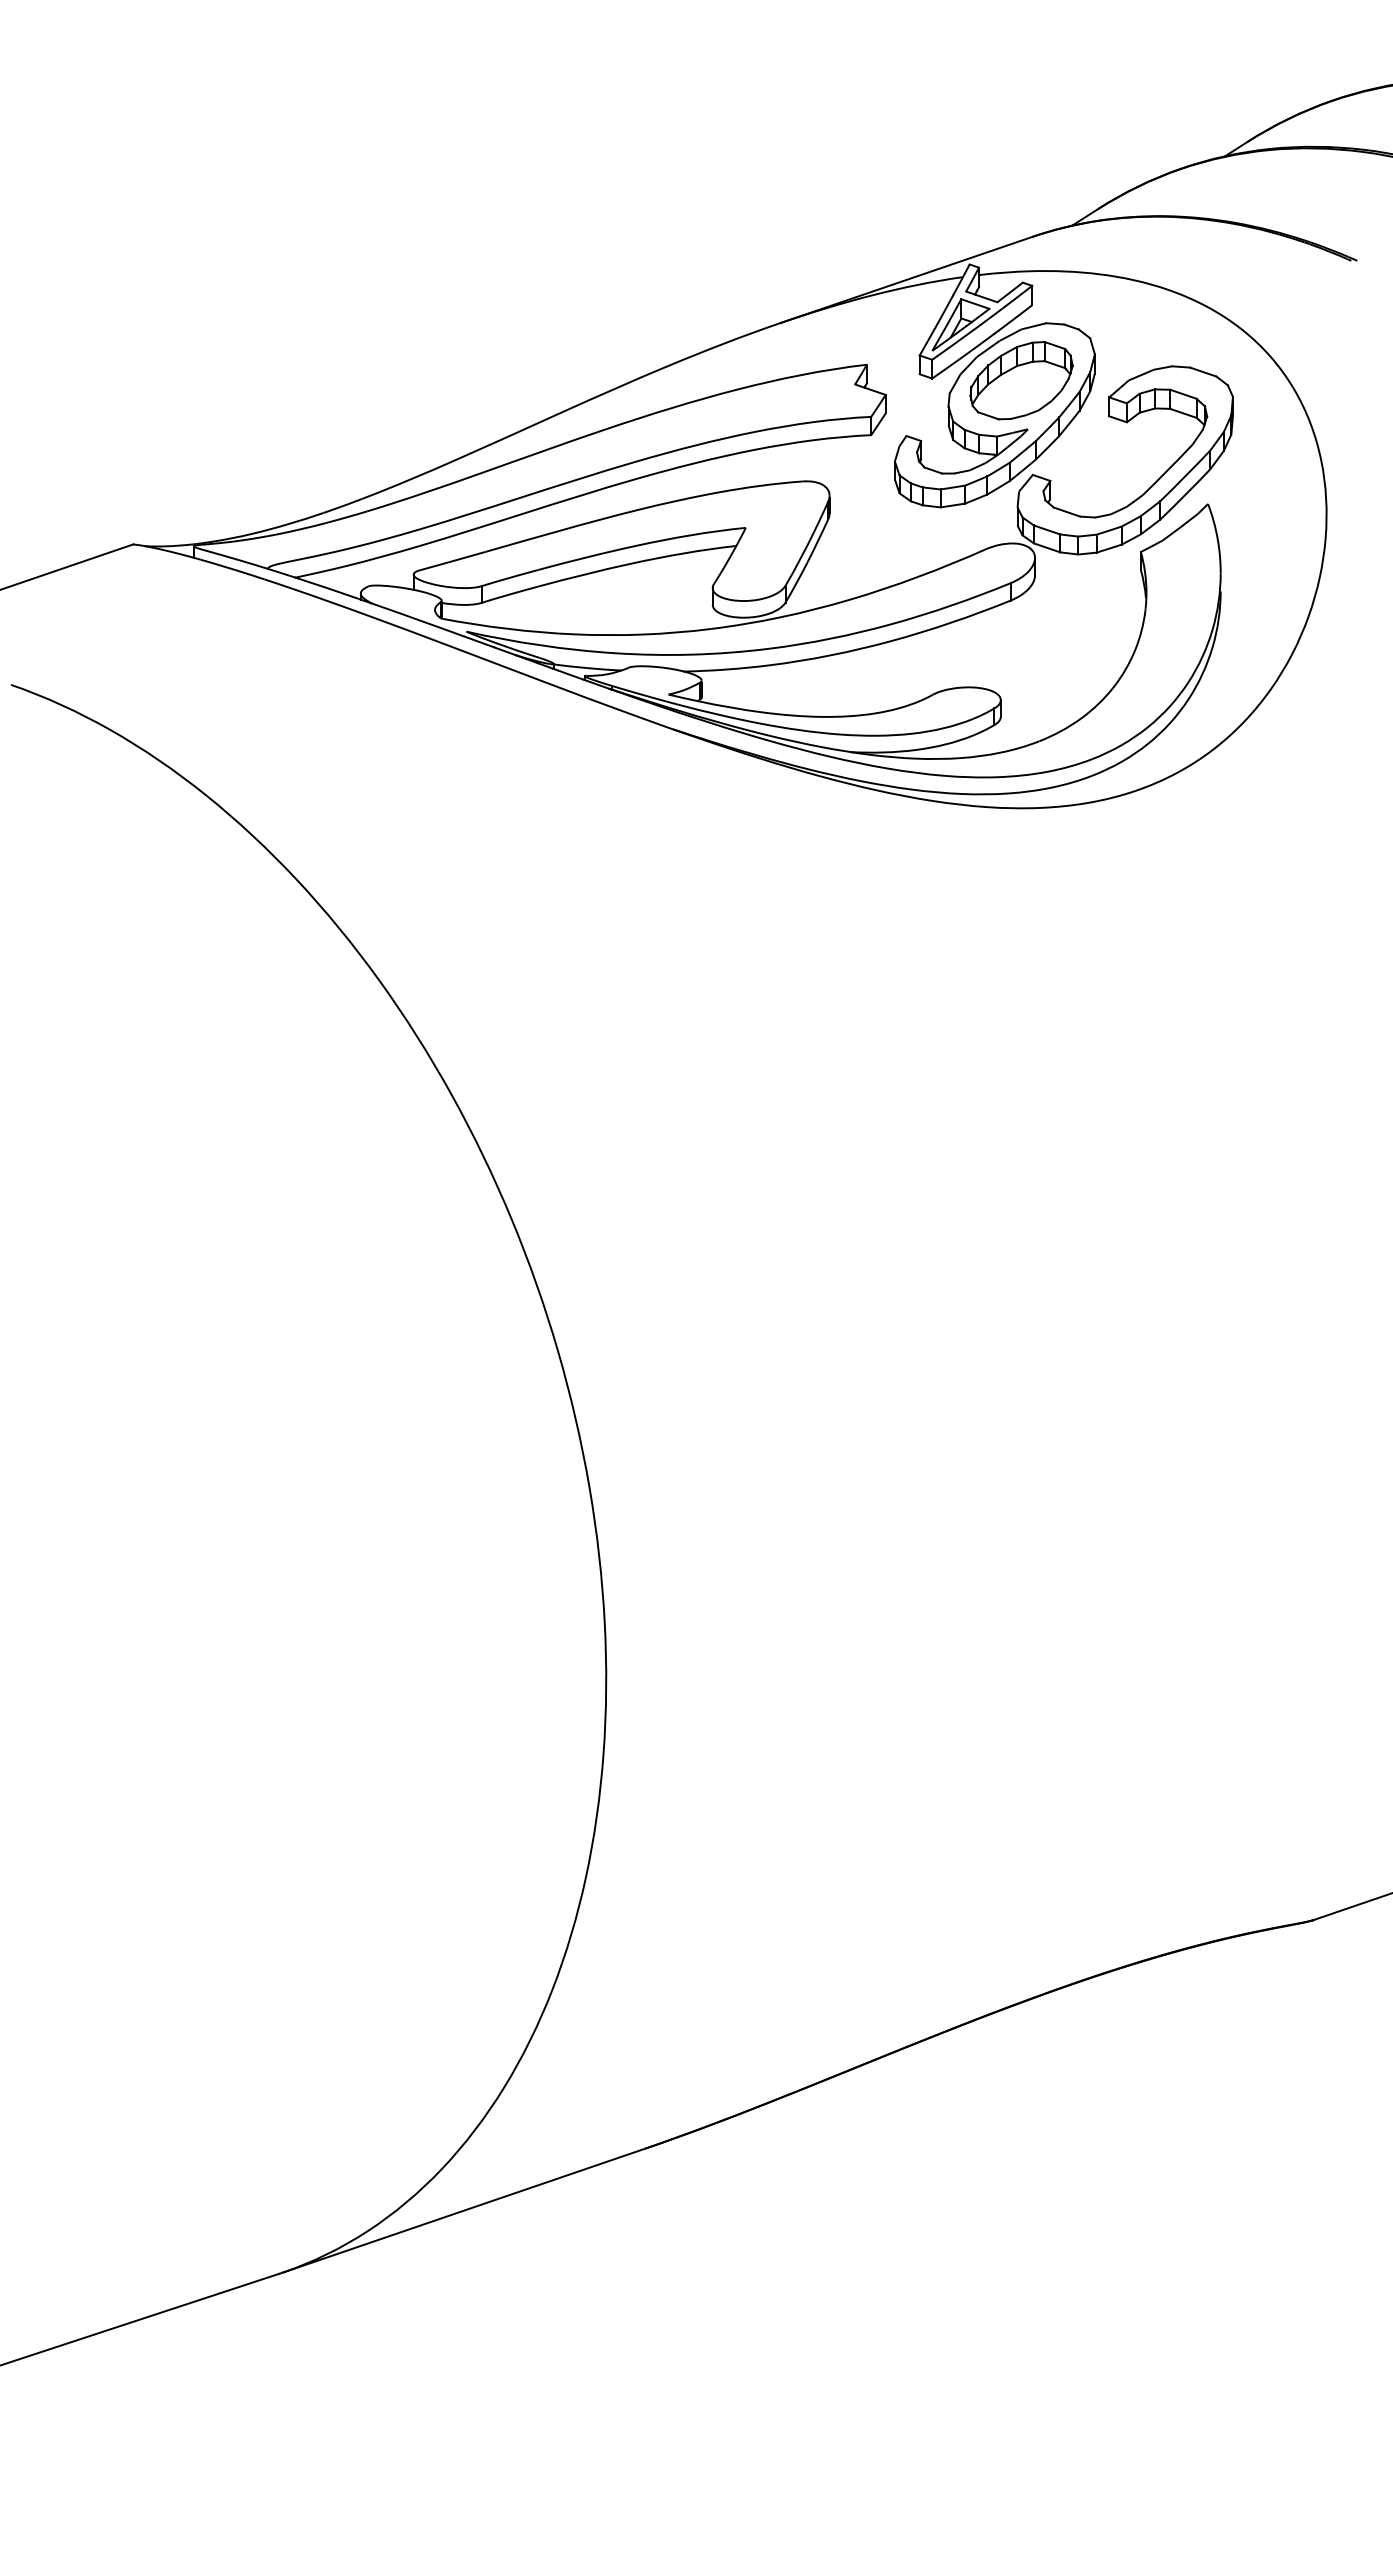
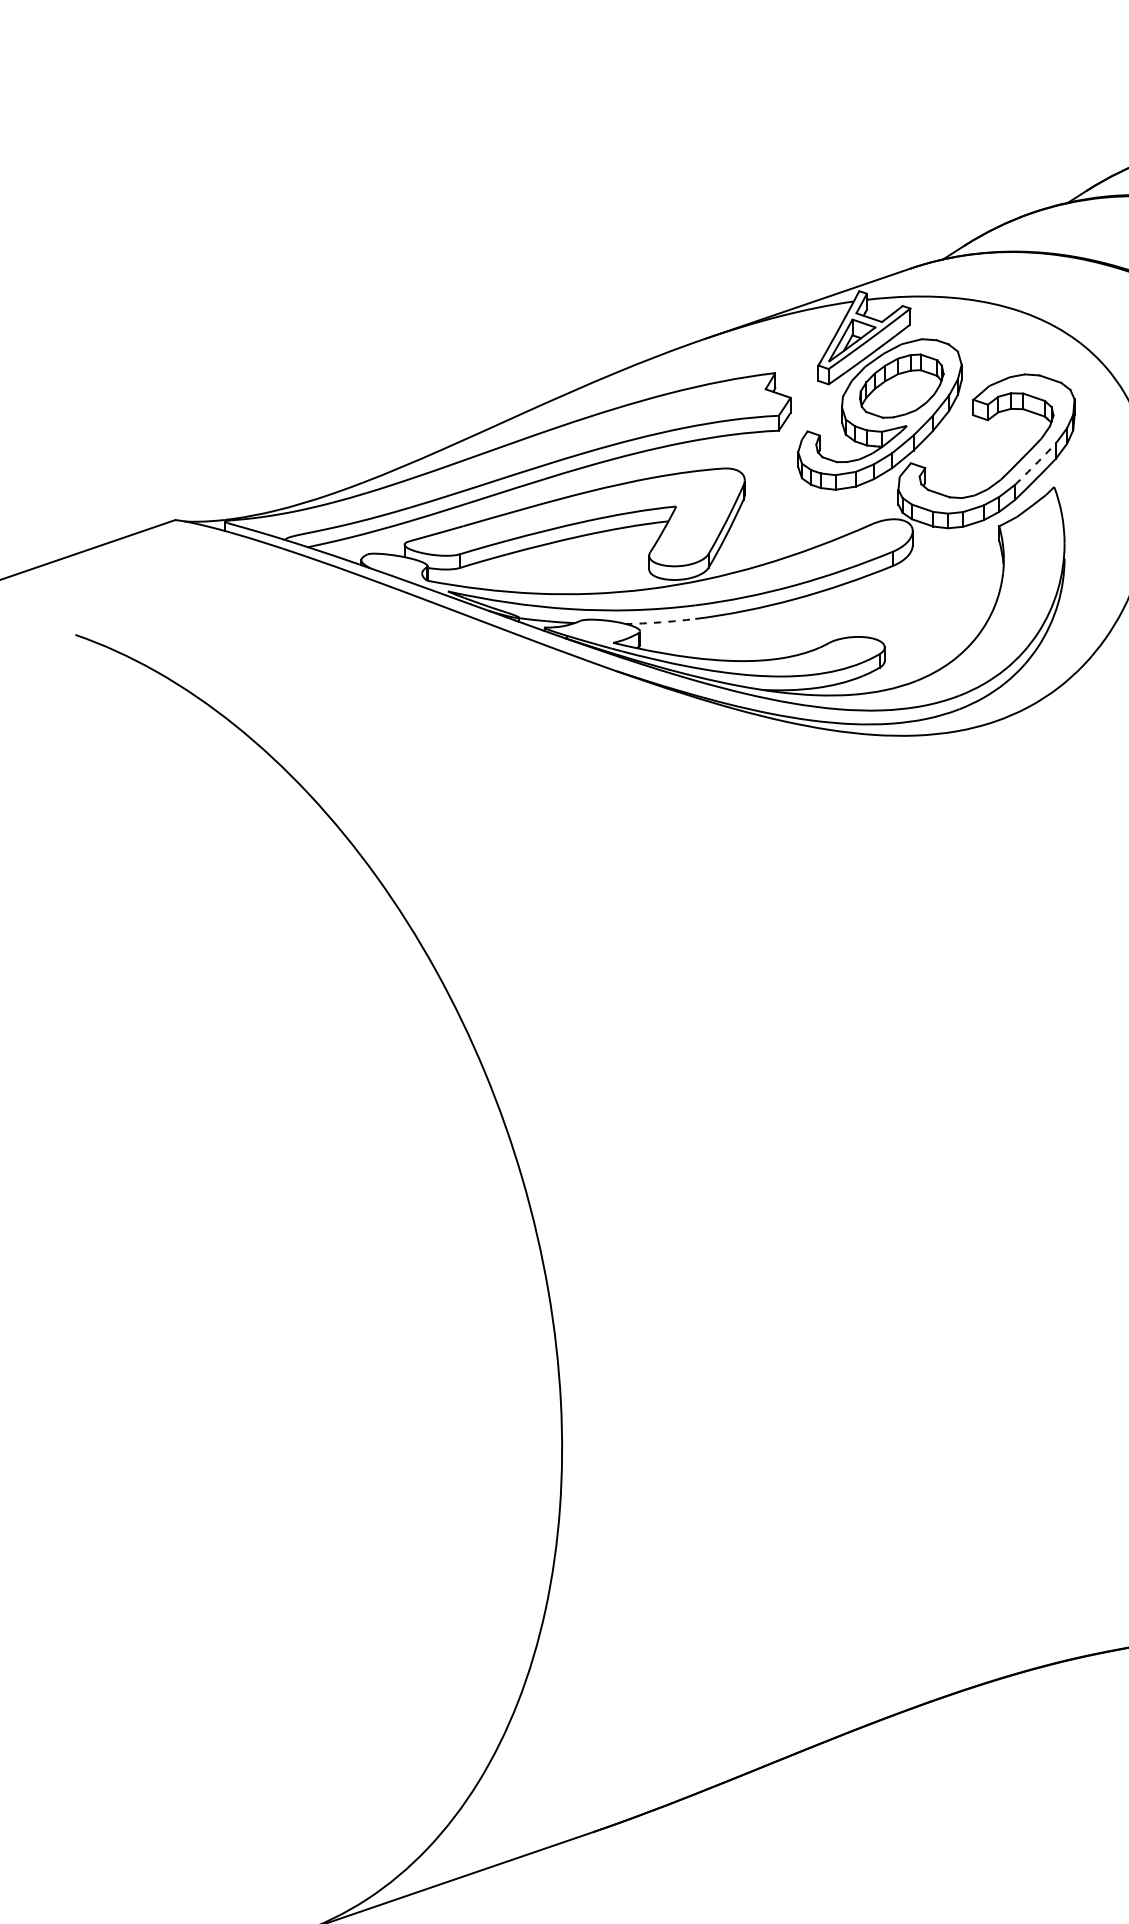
arc: (1185, 476) -> (1035, 464), solid -> dashed
arc: (726, 669) -> (660, 622), solid -> dashed

